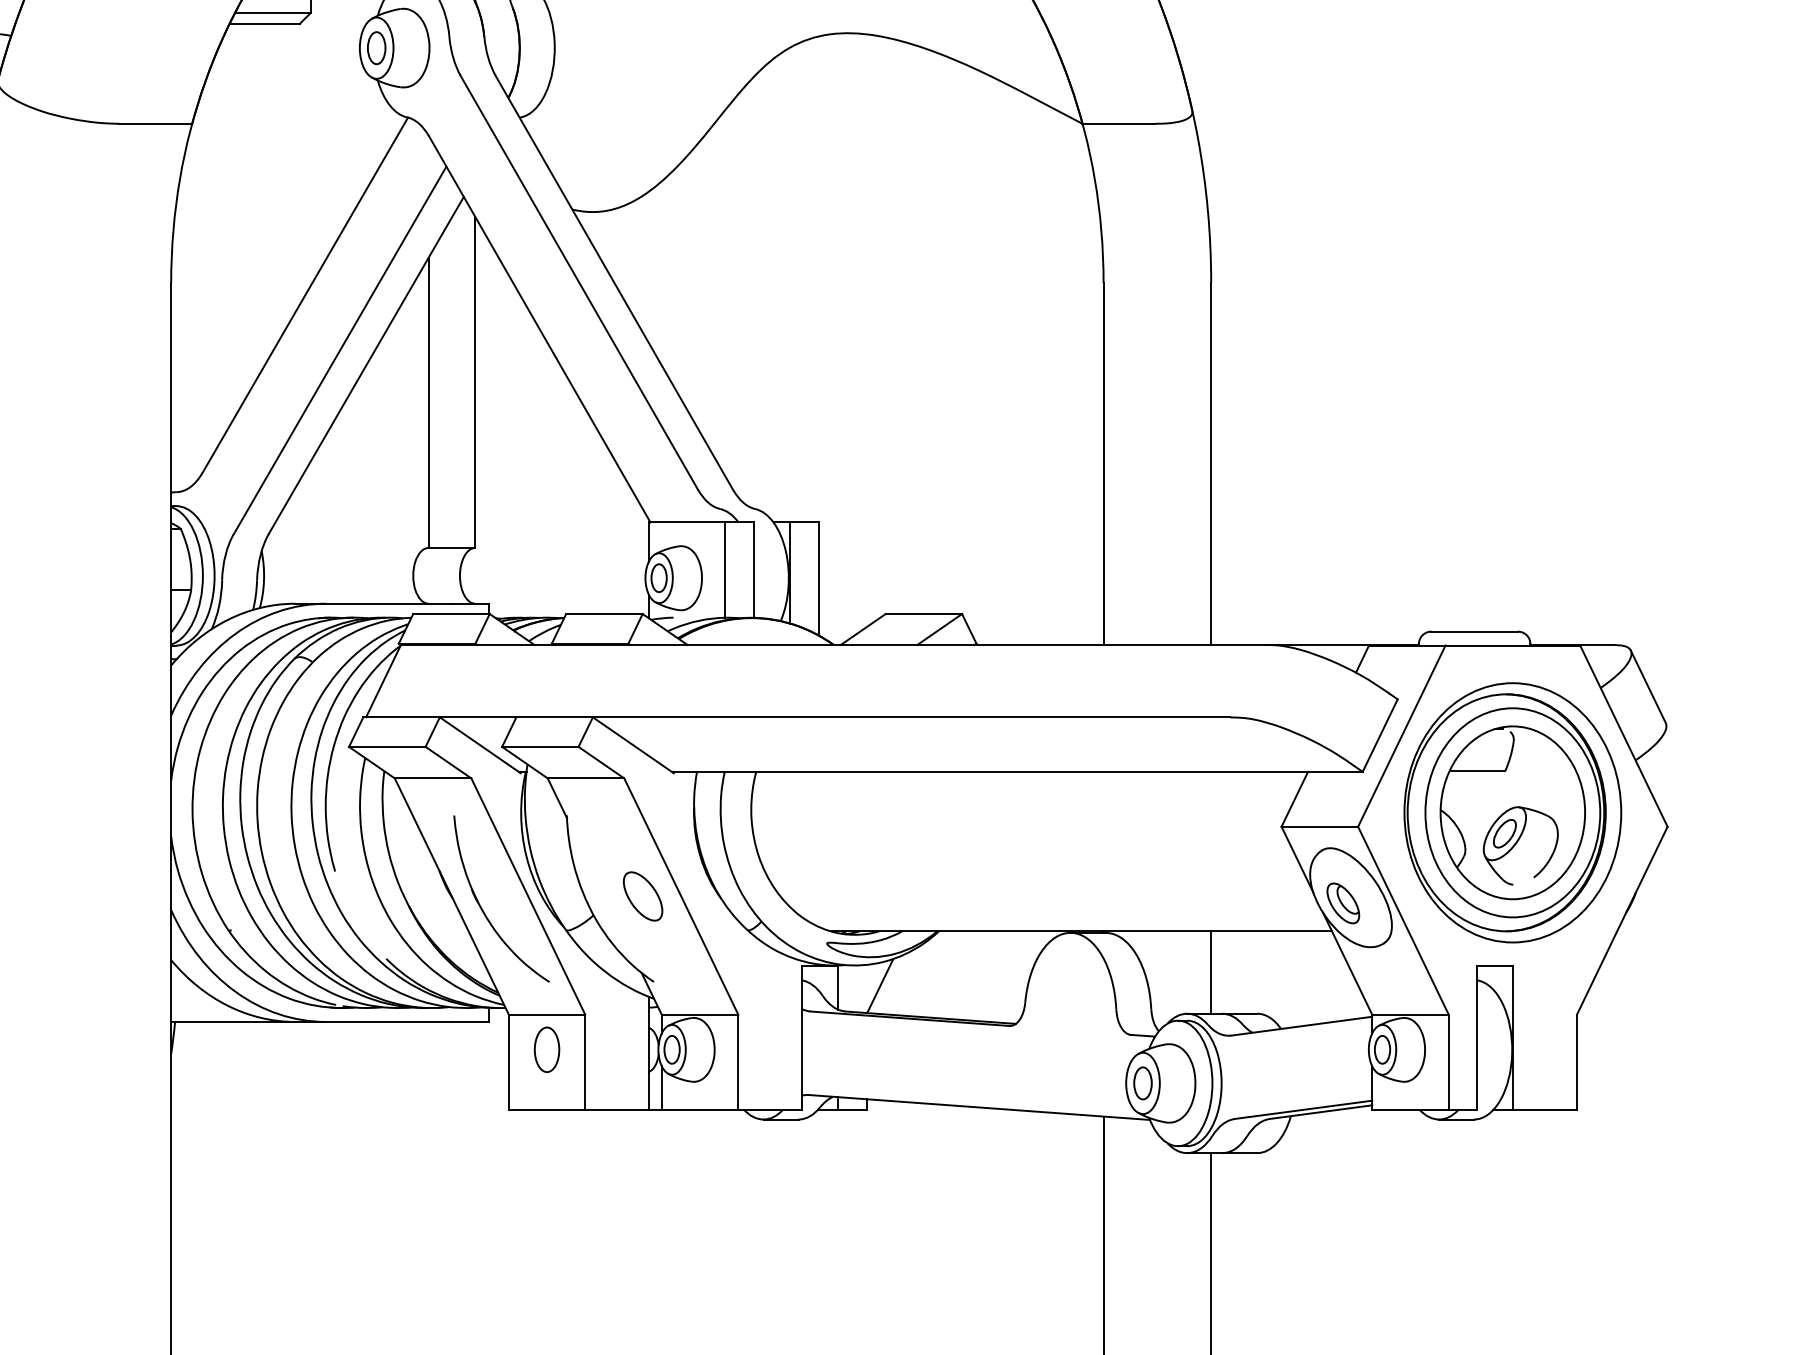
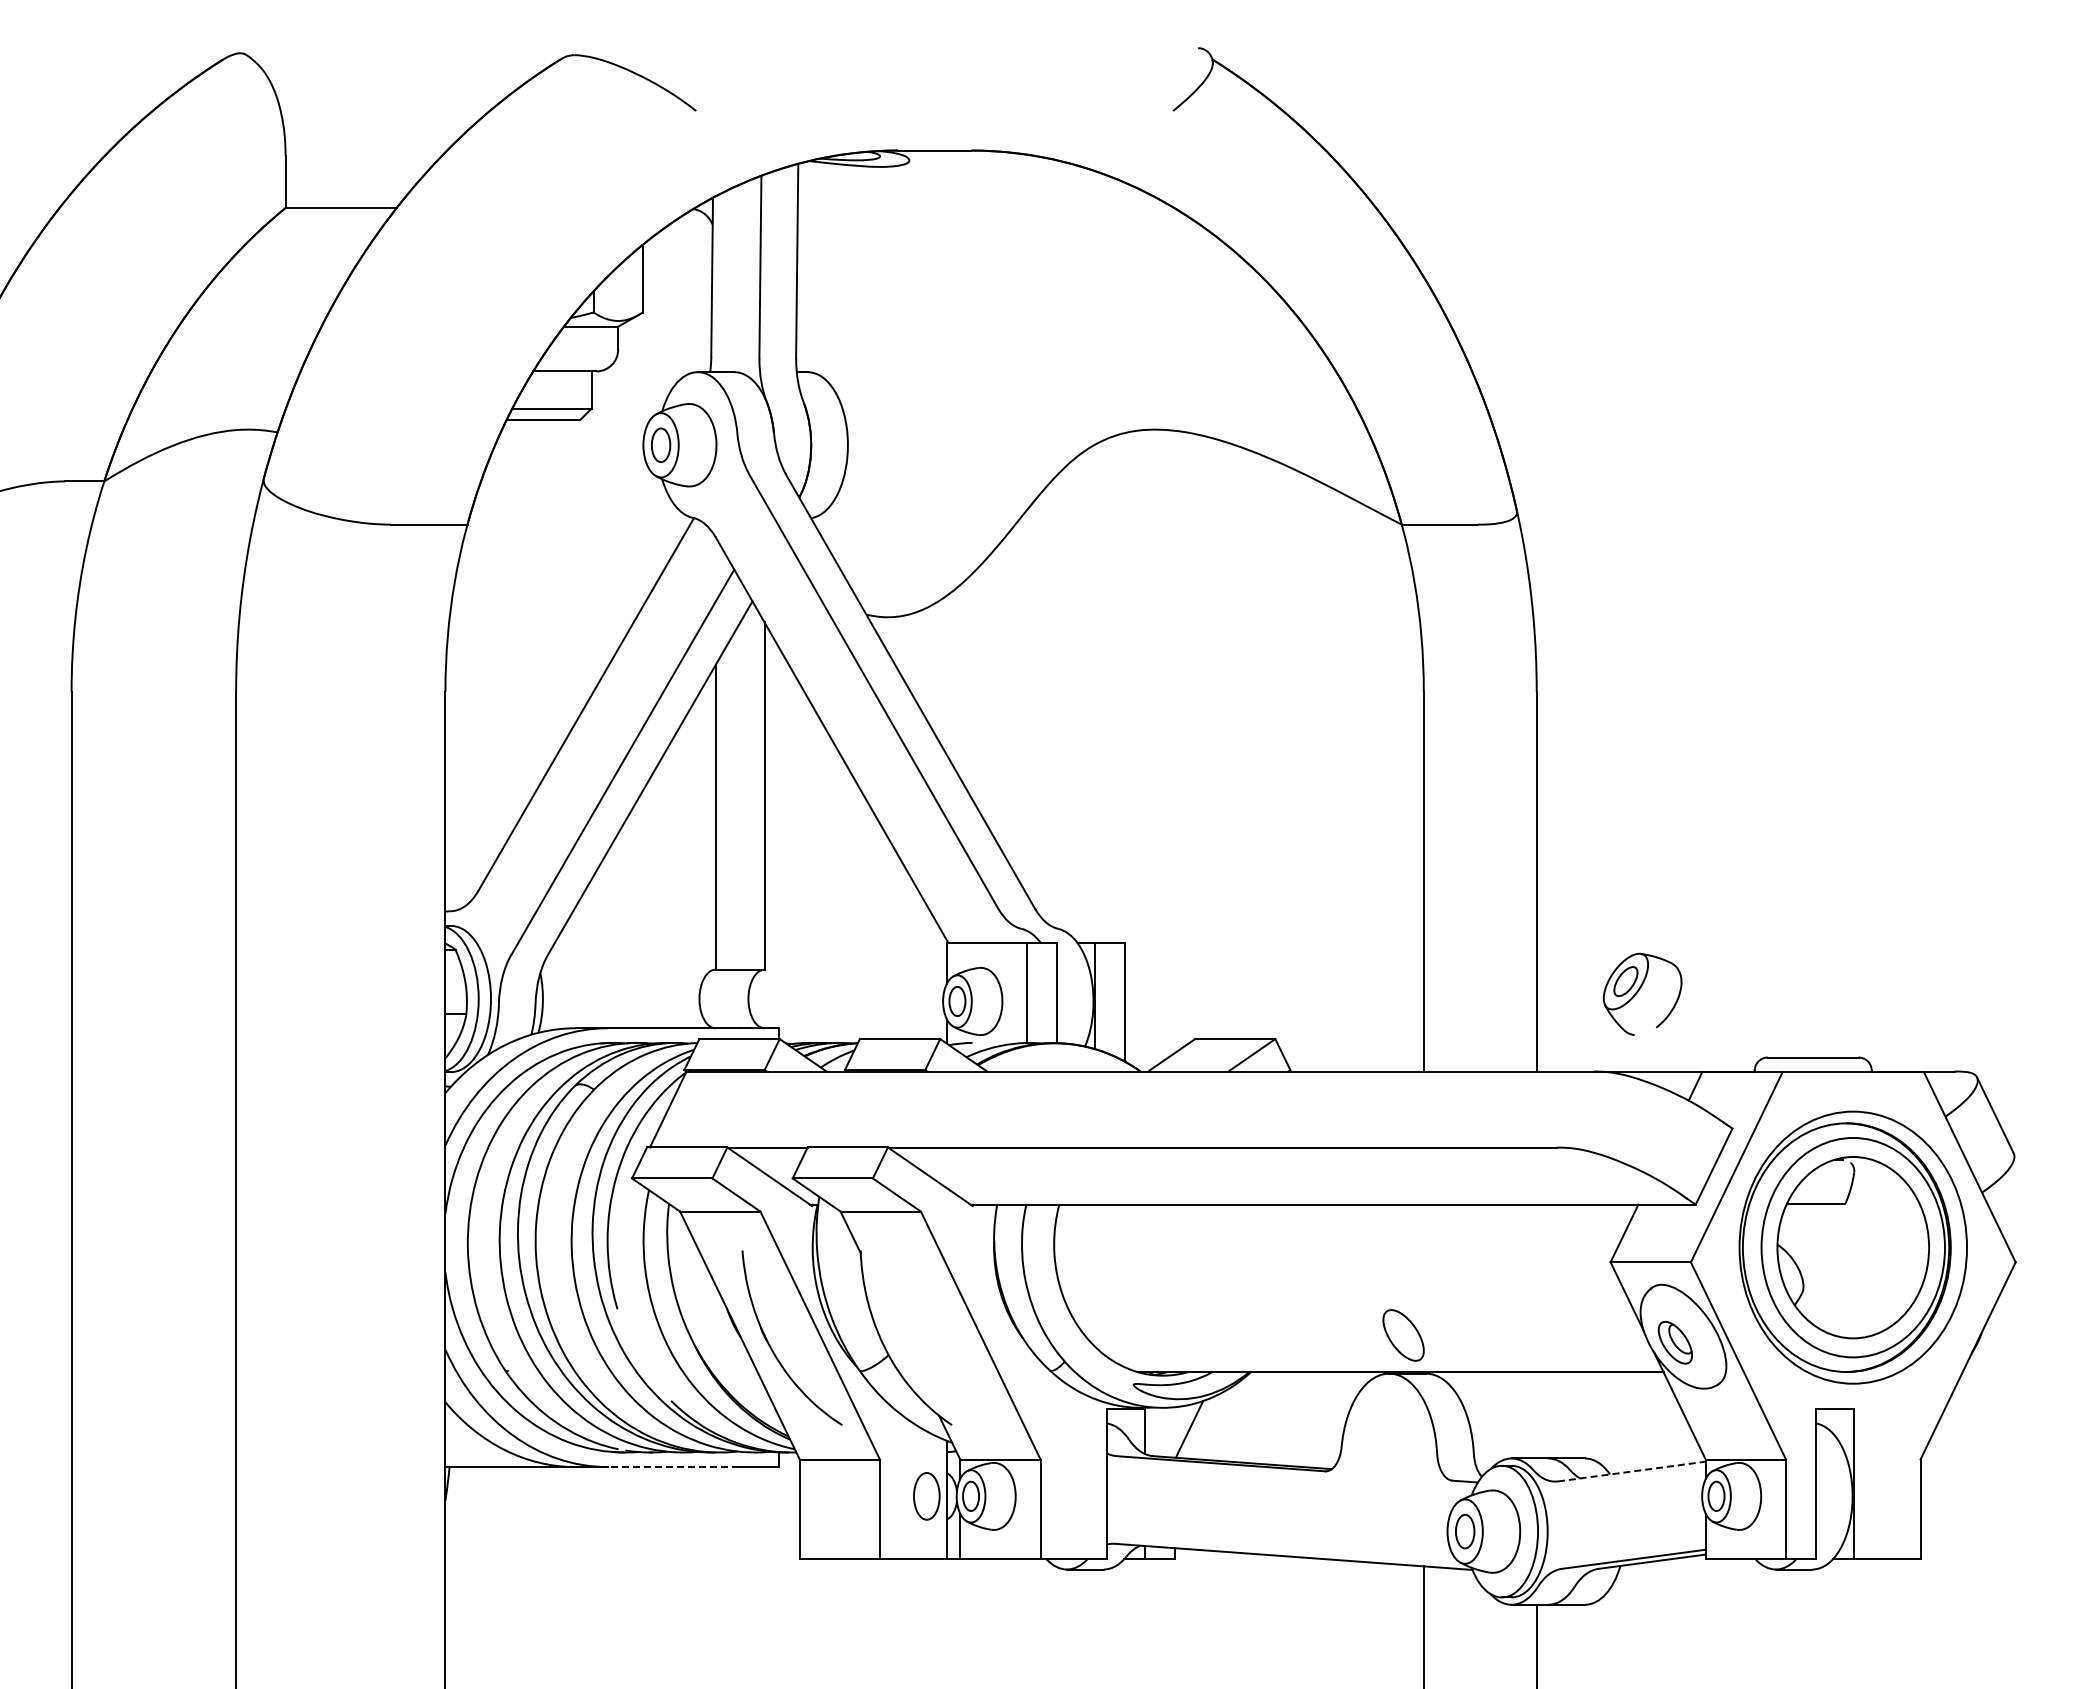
part: (1520, 845) -> (1642, 993), moved
part: (642, 896) -> (1403, 1335), moved
line: (1210, 972) -> (1536, 1415), removed
line: (388, 1022) -> (673, 1467), solid -> dashed
line: (1301, 1026) -> (1631, 1471), solid -> dashed
part: (546, 1049) -> (926, 1496), moved

